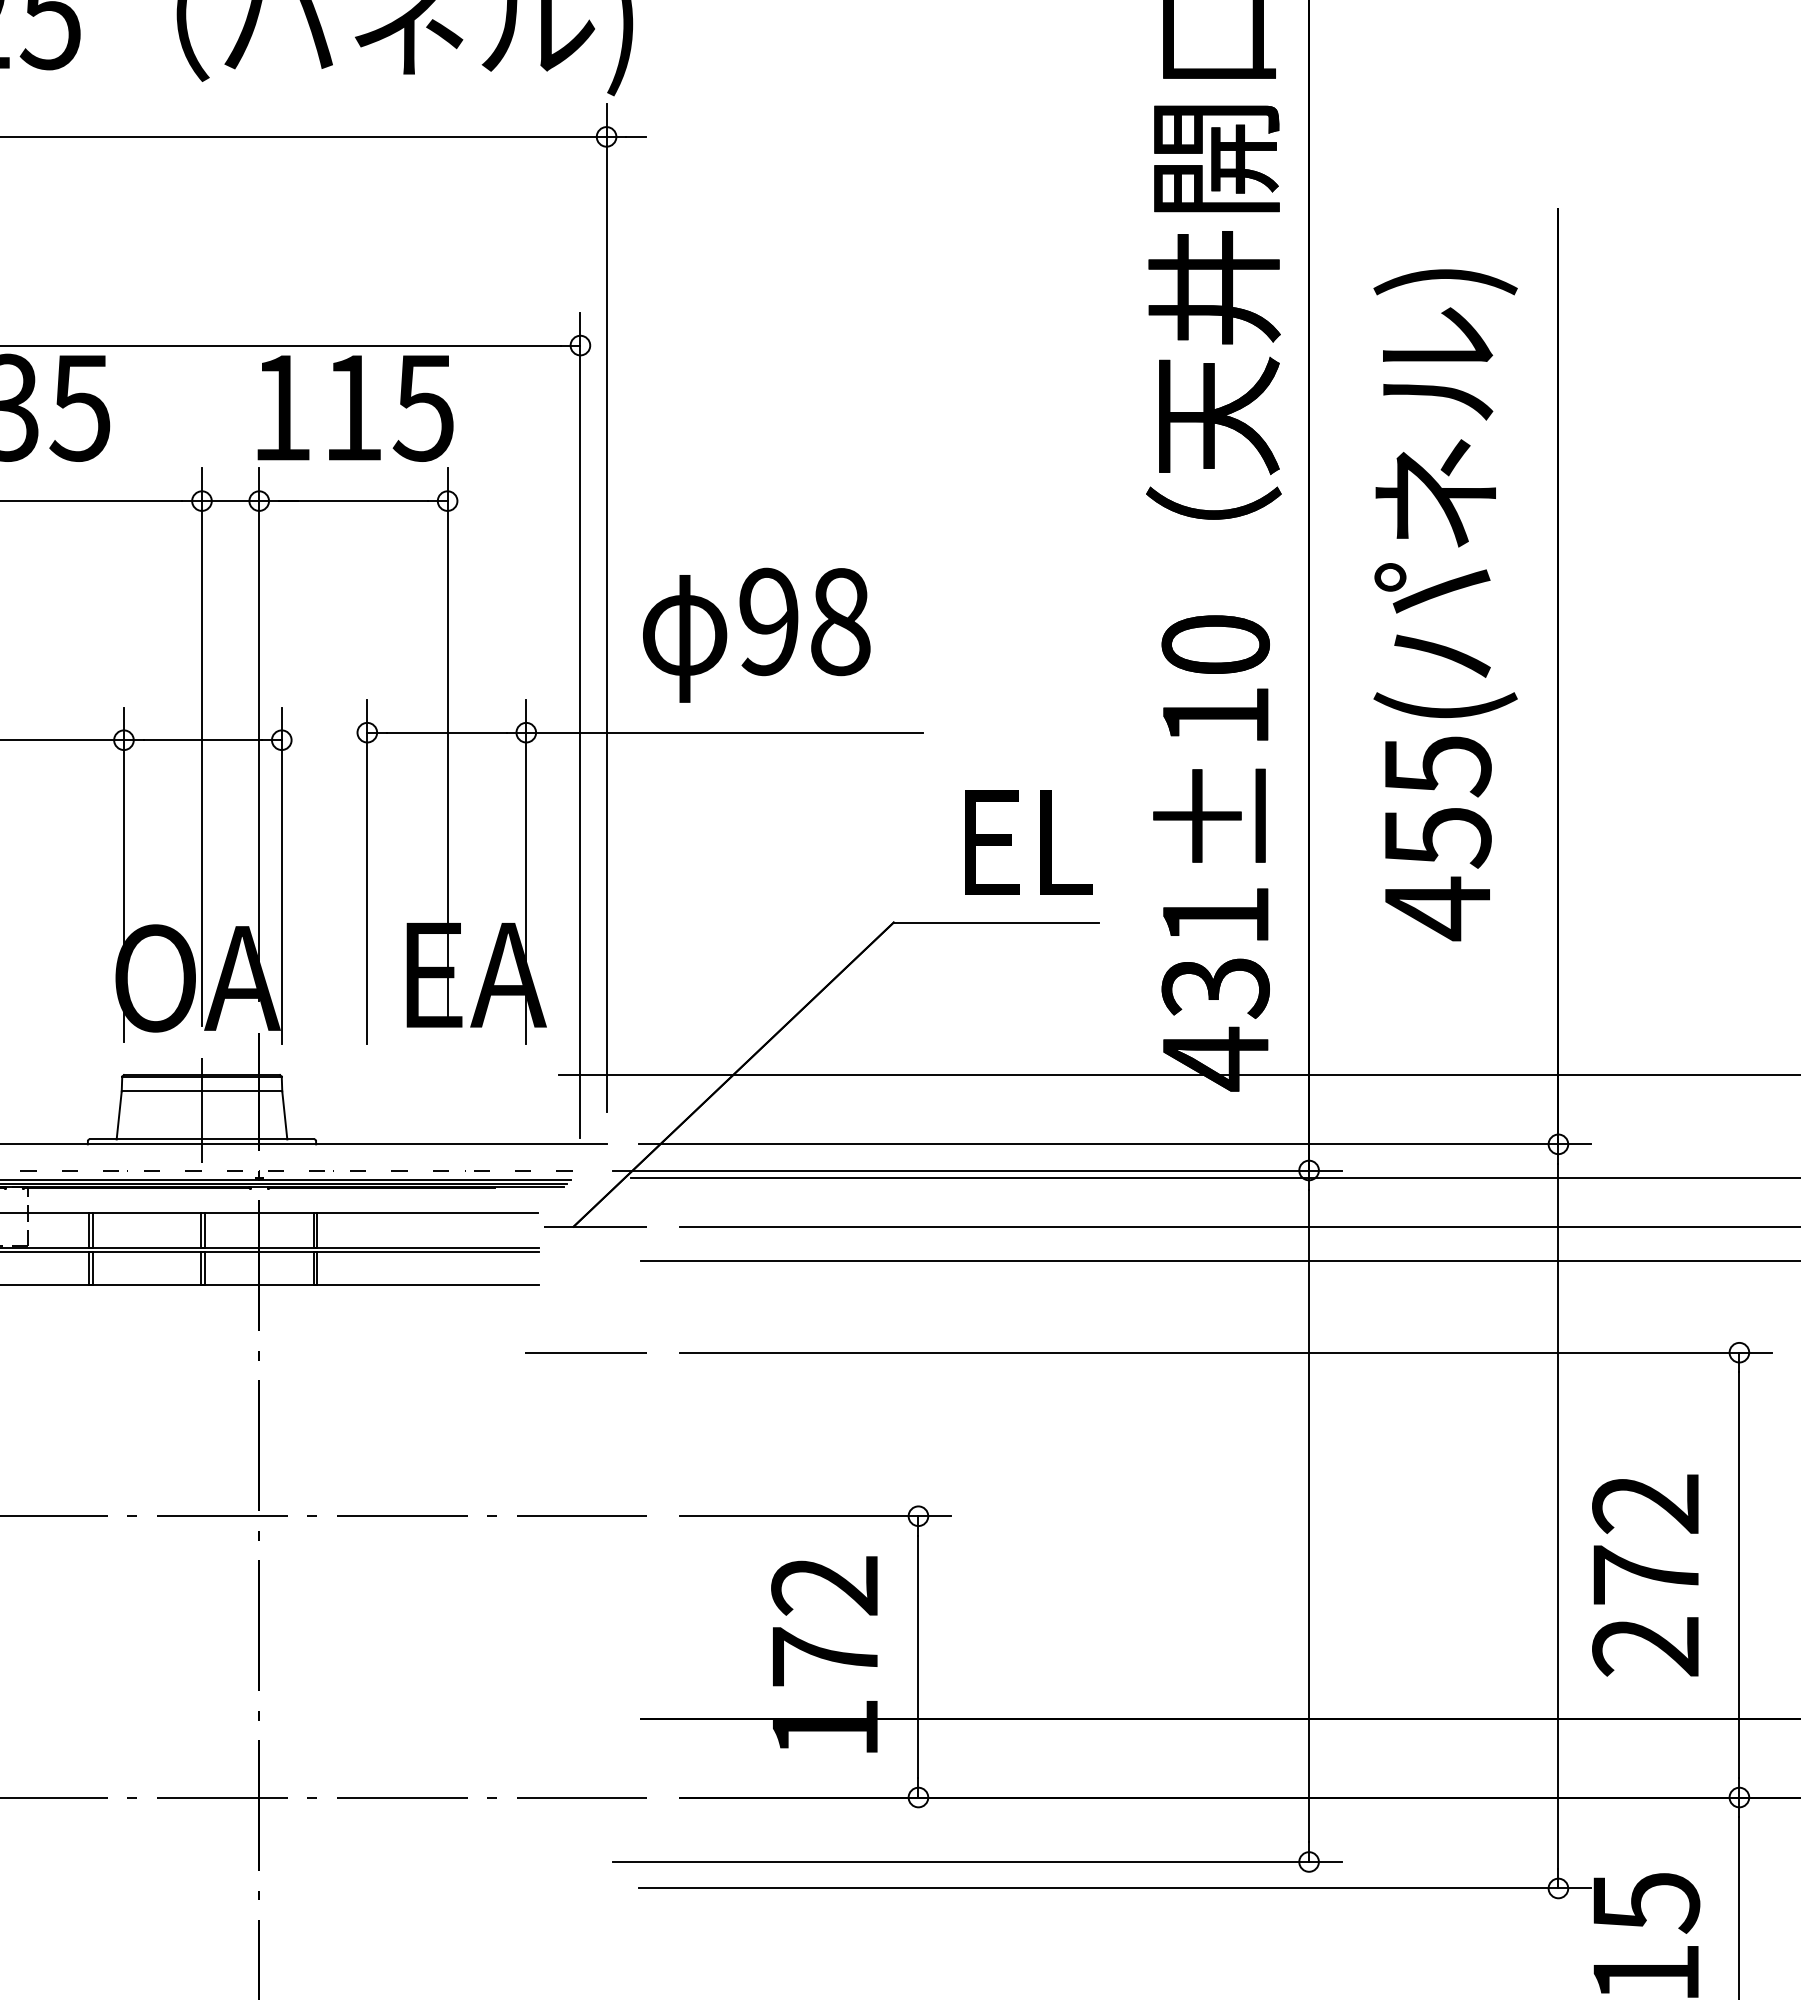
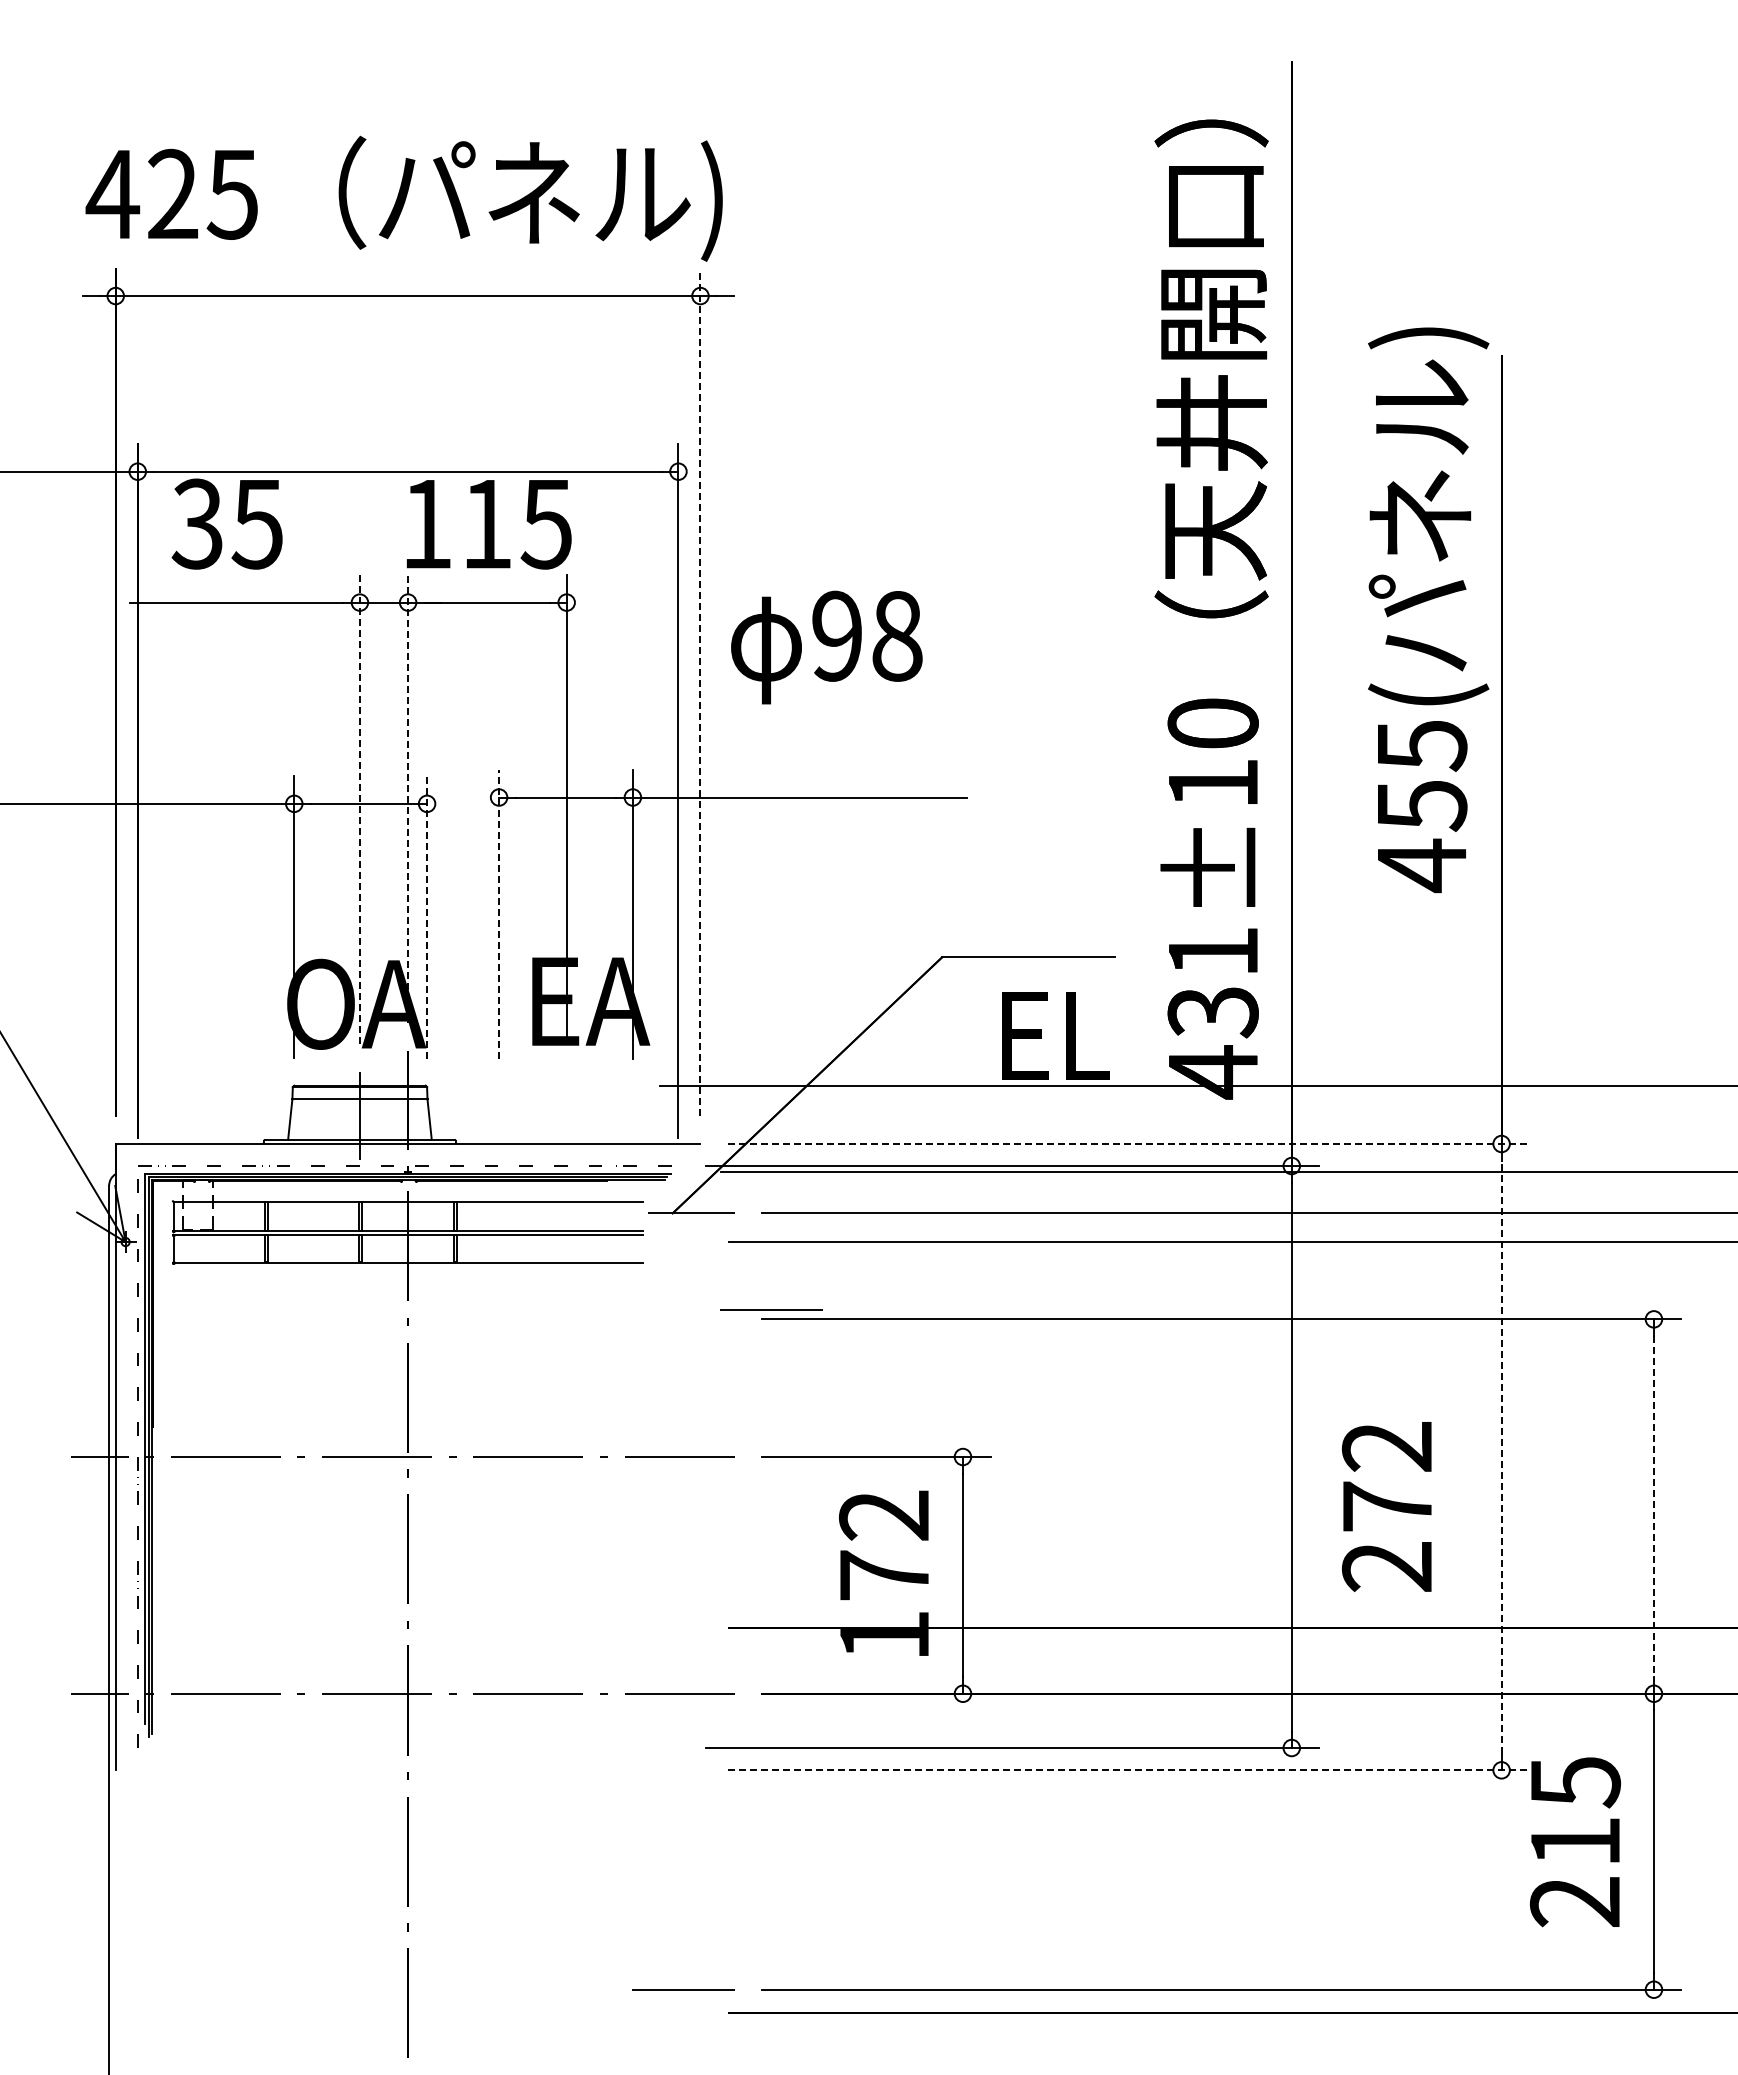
text: (1445, 605) -> (1428, 610), moved
line: (606, 607) -> (700, 692), solid -> dashed
text: (756, 635) -> (826, 647), moved
line: (259, 735) -> (408, 799), solid -> dashed
line: (201, 746) -> (359, 809), solid -> dashed
text: (1028, 841) -> (1055, 1035), moved
line: (367, 871) -> (499, 914), solid -> dashed
line: (282, 875) -> (427, 917), solid -> dashed
line: (1115, 1144) -> (1128, 1144), solid -> dashed
line: (586, 1351) -> (771, 1309), moved
line: (1558, 1516) -> (1501, 1457), solid -> dashed
text: (1645, 1575) -> (1386, 1506), moved
line: (1738, 1575) -> (1653, 1506), solid -> dashed
line: (1115, 1888) -> (1128, 1770), solid -> dashed

